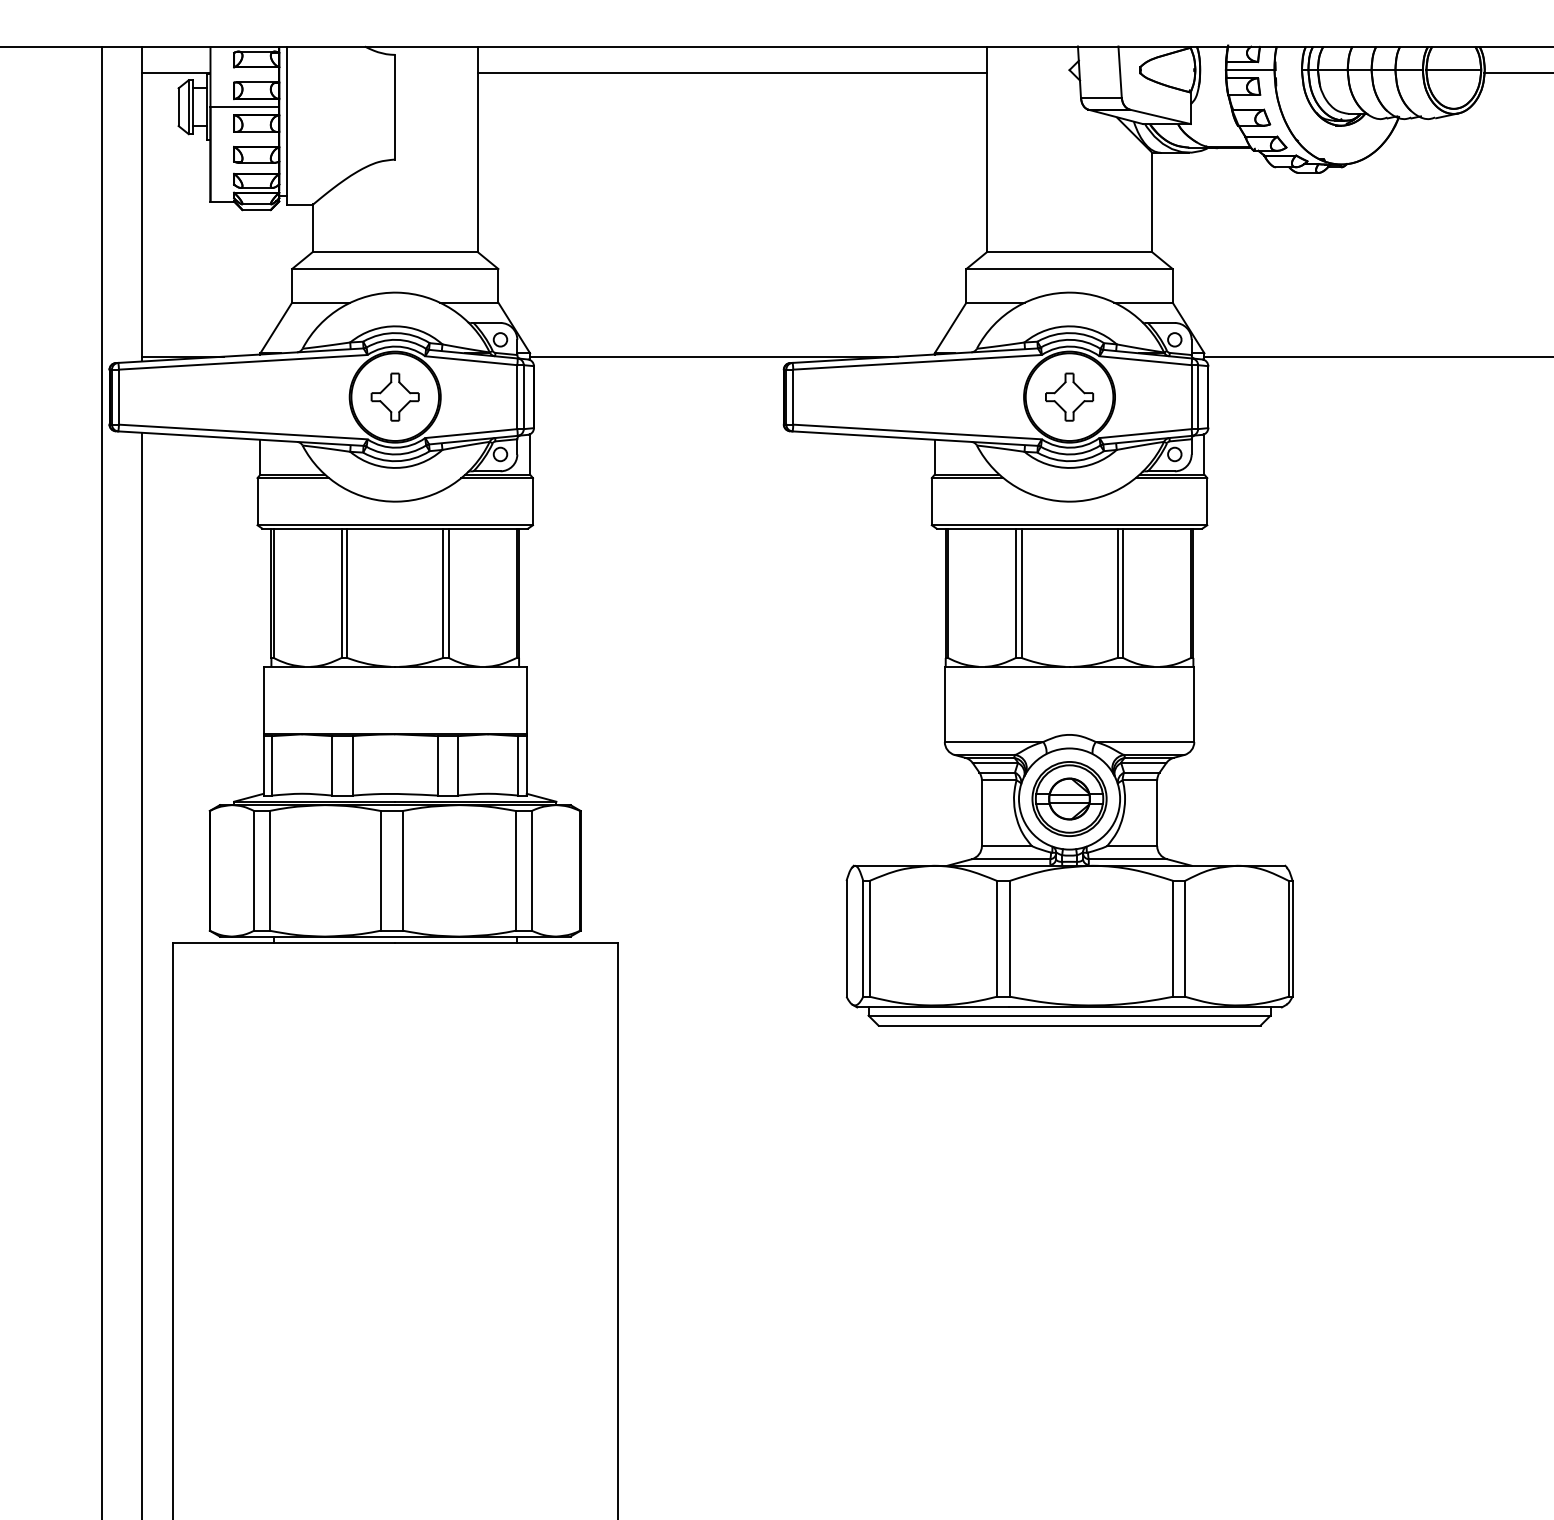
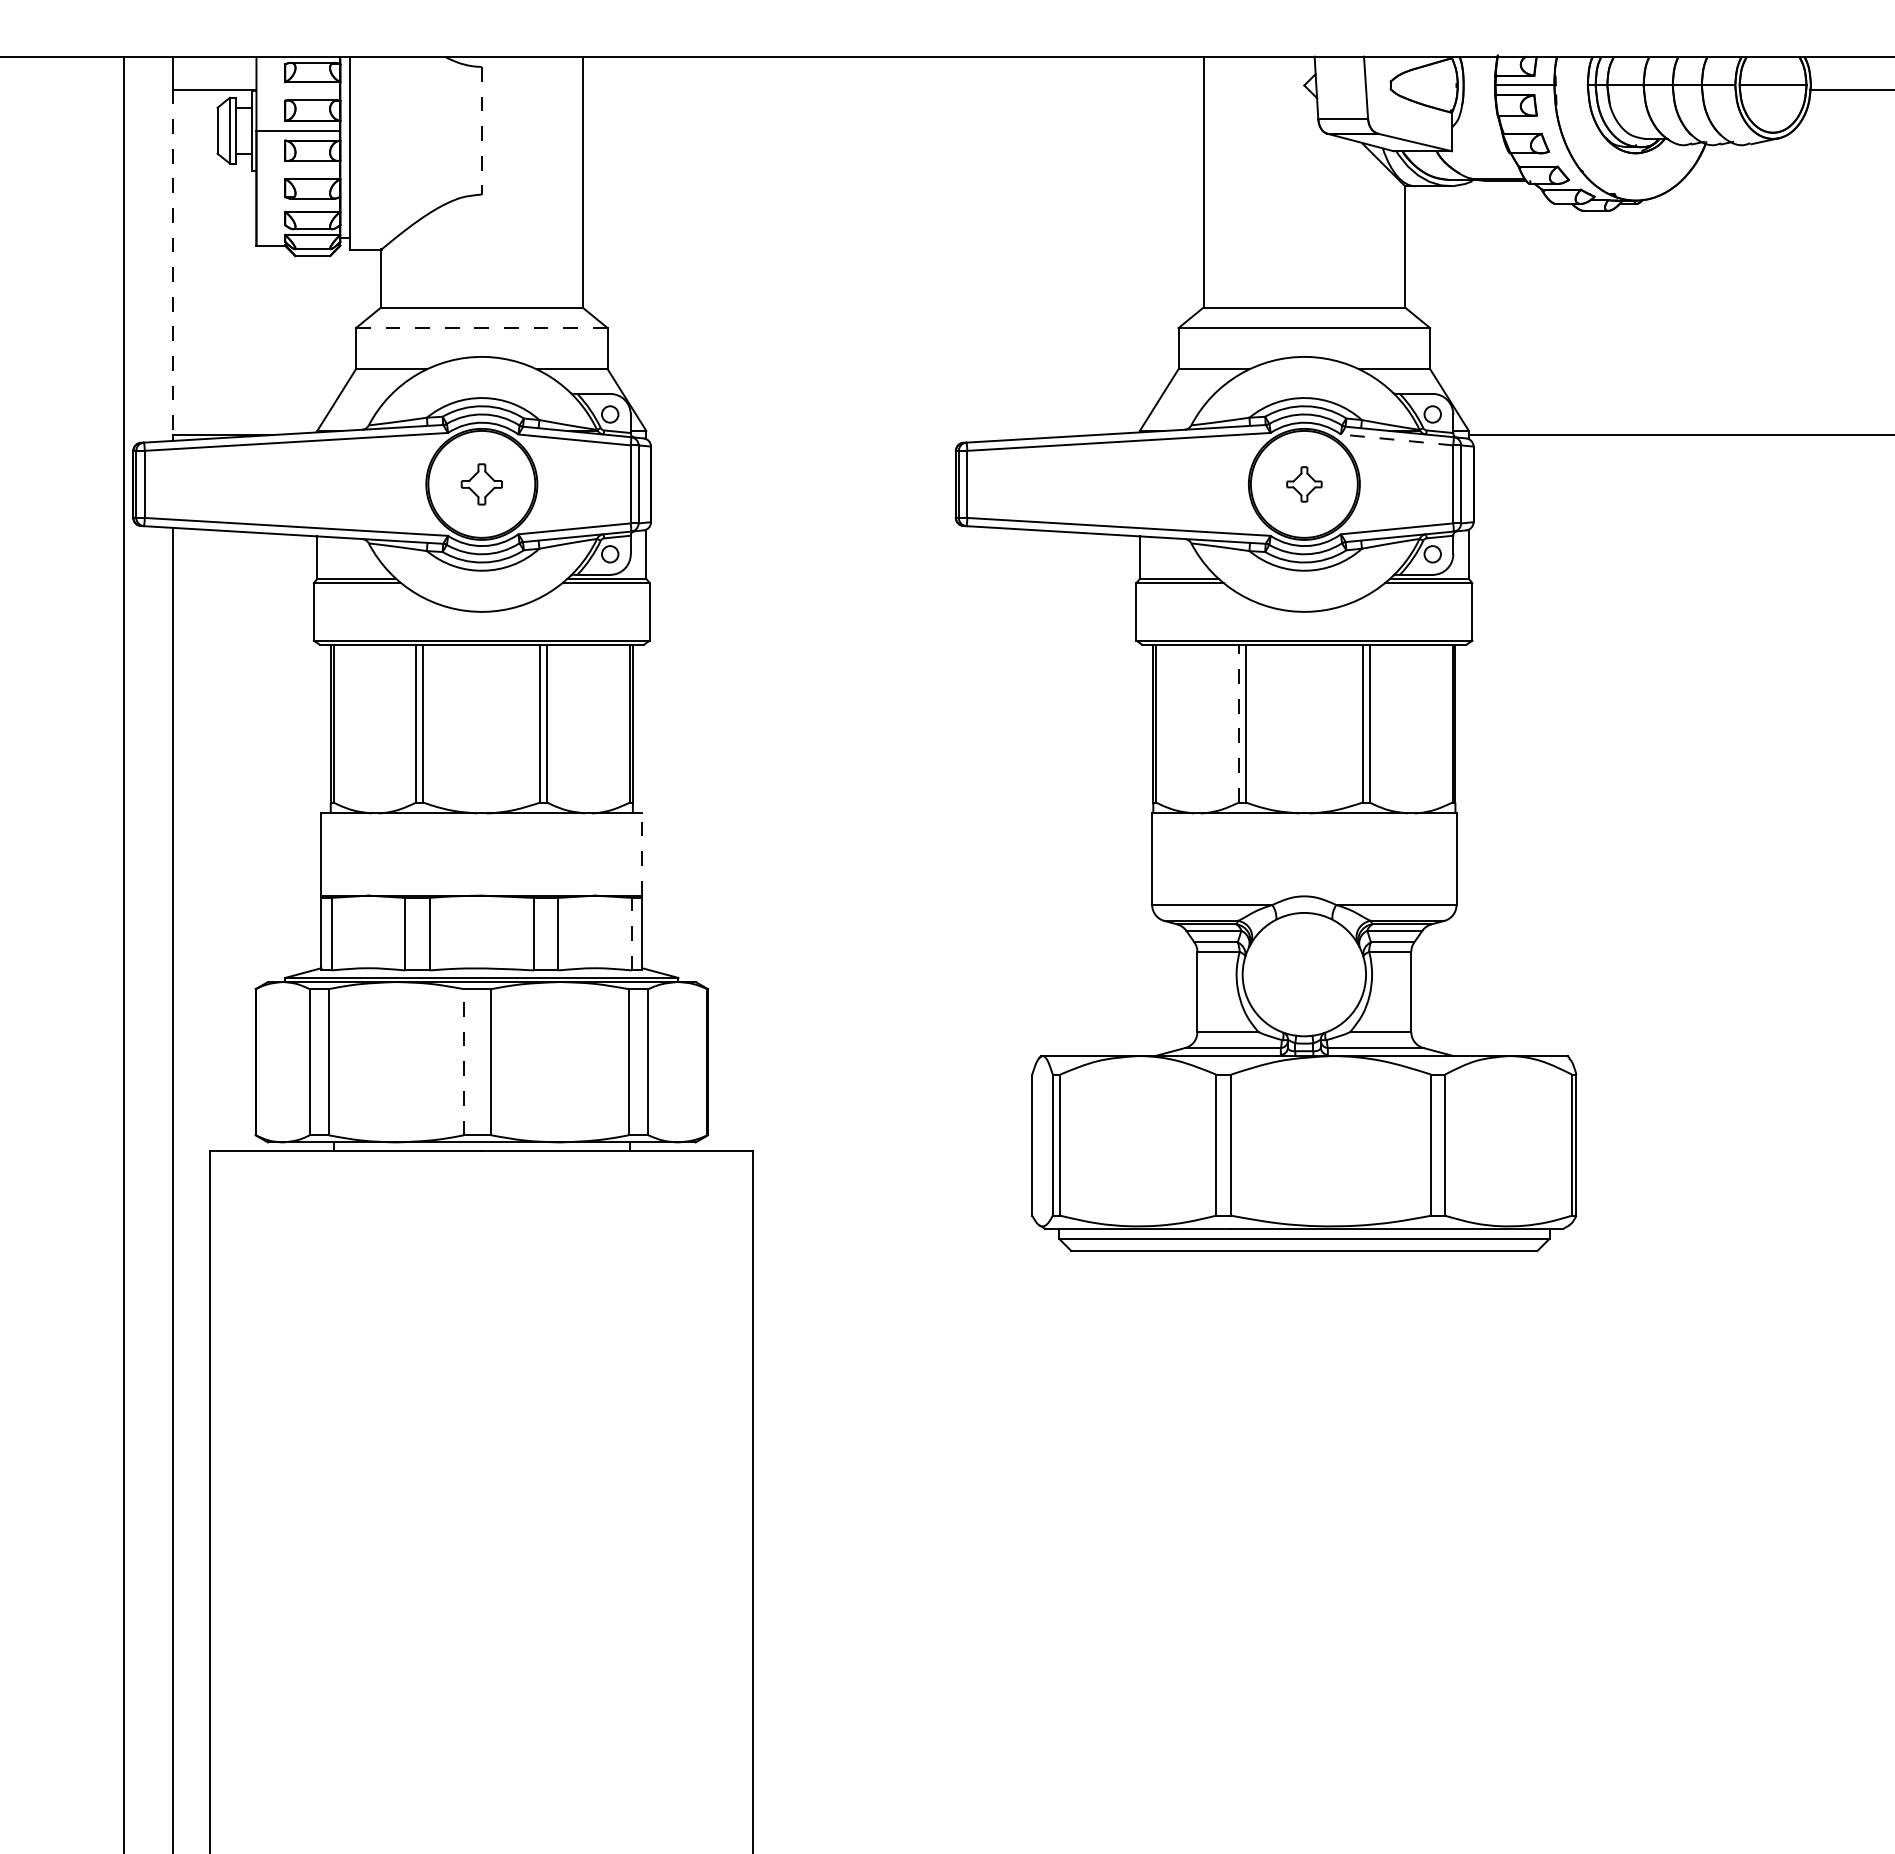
line: (731, 73) -> (892, 89), removed
line: (394, 107) -> (481, 130), solid -> dashed
line: (142, 215) -> (173, 262), solid -> dashed
line: (394, 269) -> (481, 328), solid -> dashed
line: (713, 357) -> (870, 435), removed
line: (1145, 360) -> (1396, 439), solid -> dashed
part: (394, 397) -> (481, 484), size x0.7
part: (1069, 397) -> (1304, 484), size x0.6
line: (1016, 593) -> (1239, 723), solid -> dashed
line: (526, 700) -> (642, 854), solid -> dashed
line: (518, 765) -> (632, 933), solid -> dashed
part: (1069, 798) -> (1304, 974), removed
line: (380, 870) -> (463, 1061), solid -> dashed

